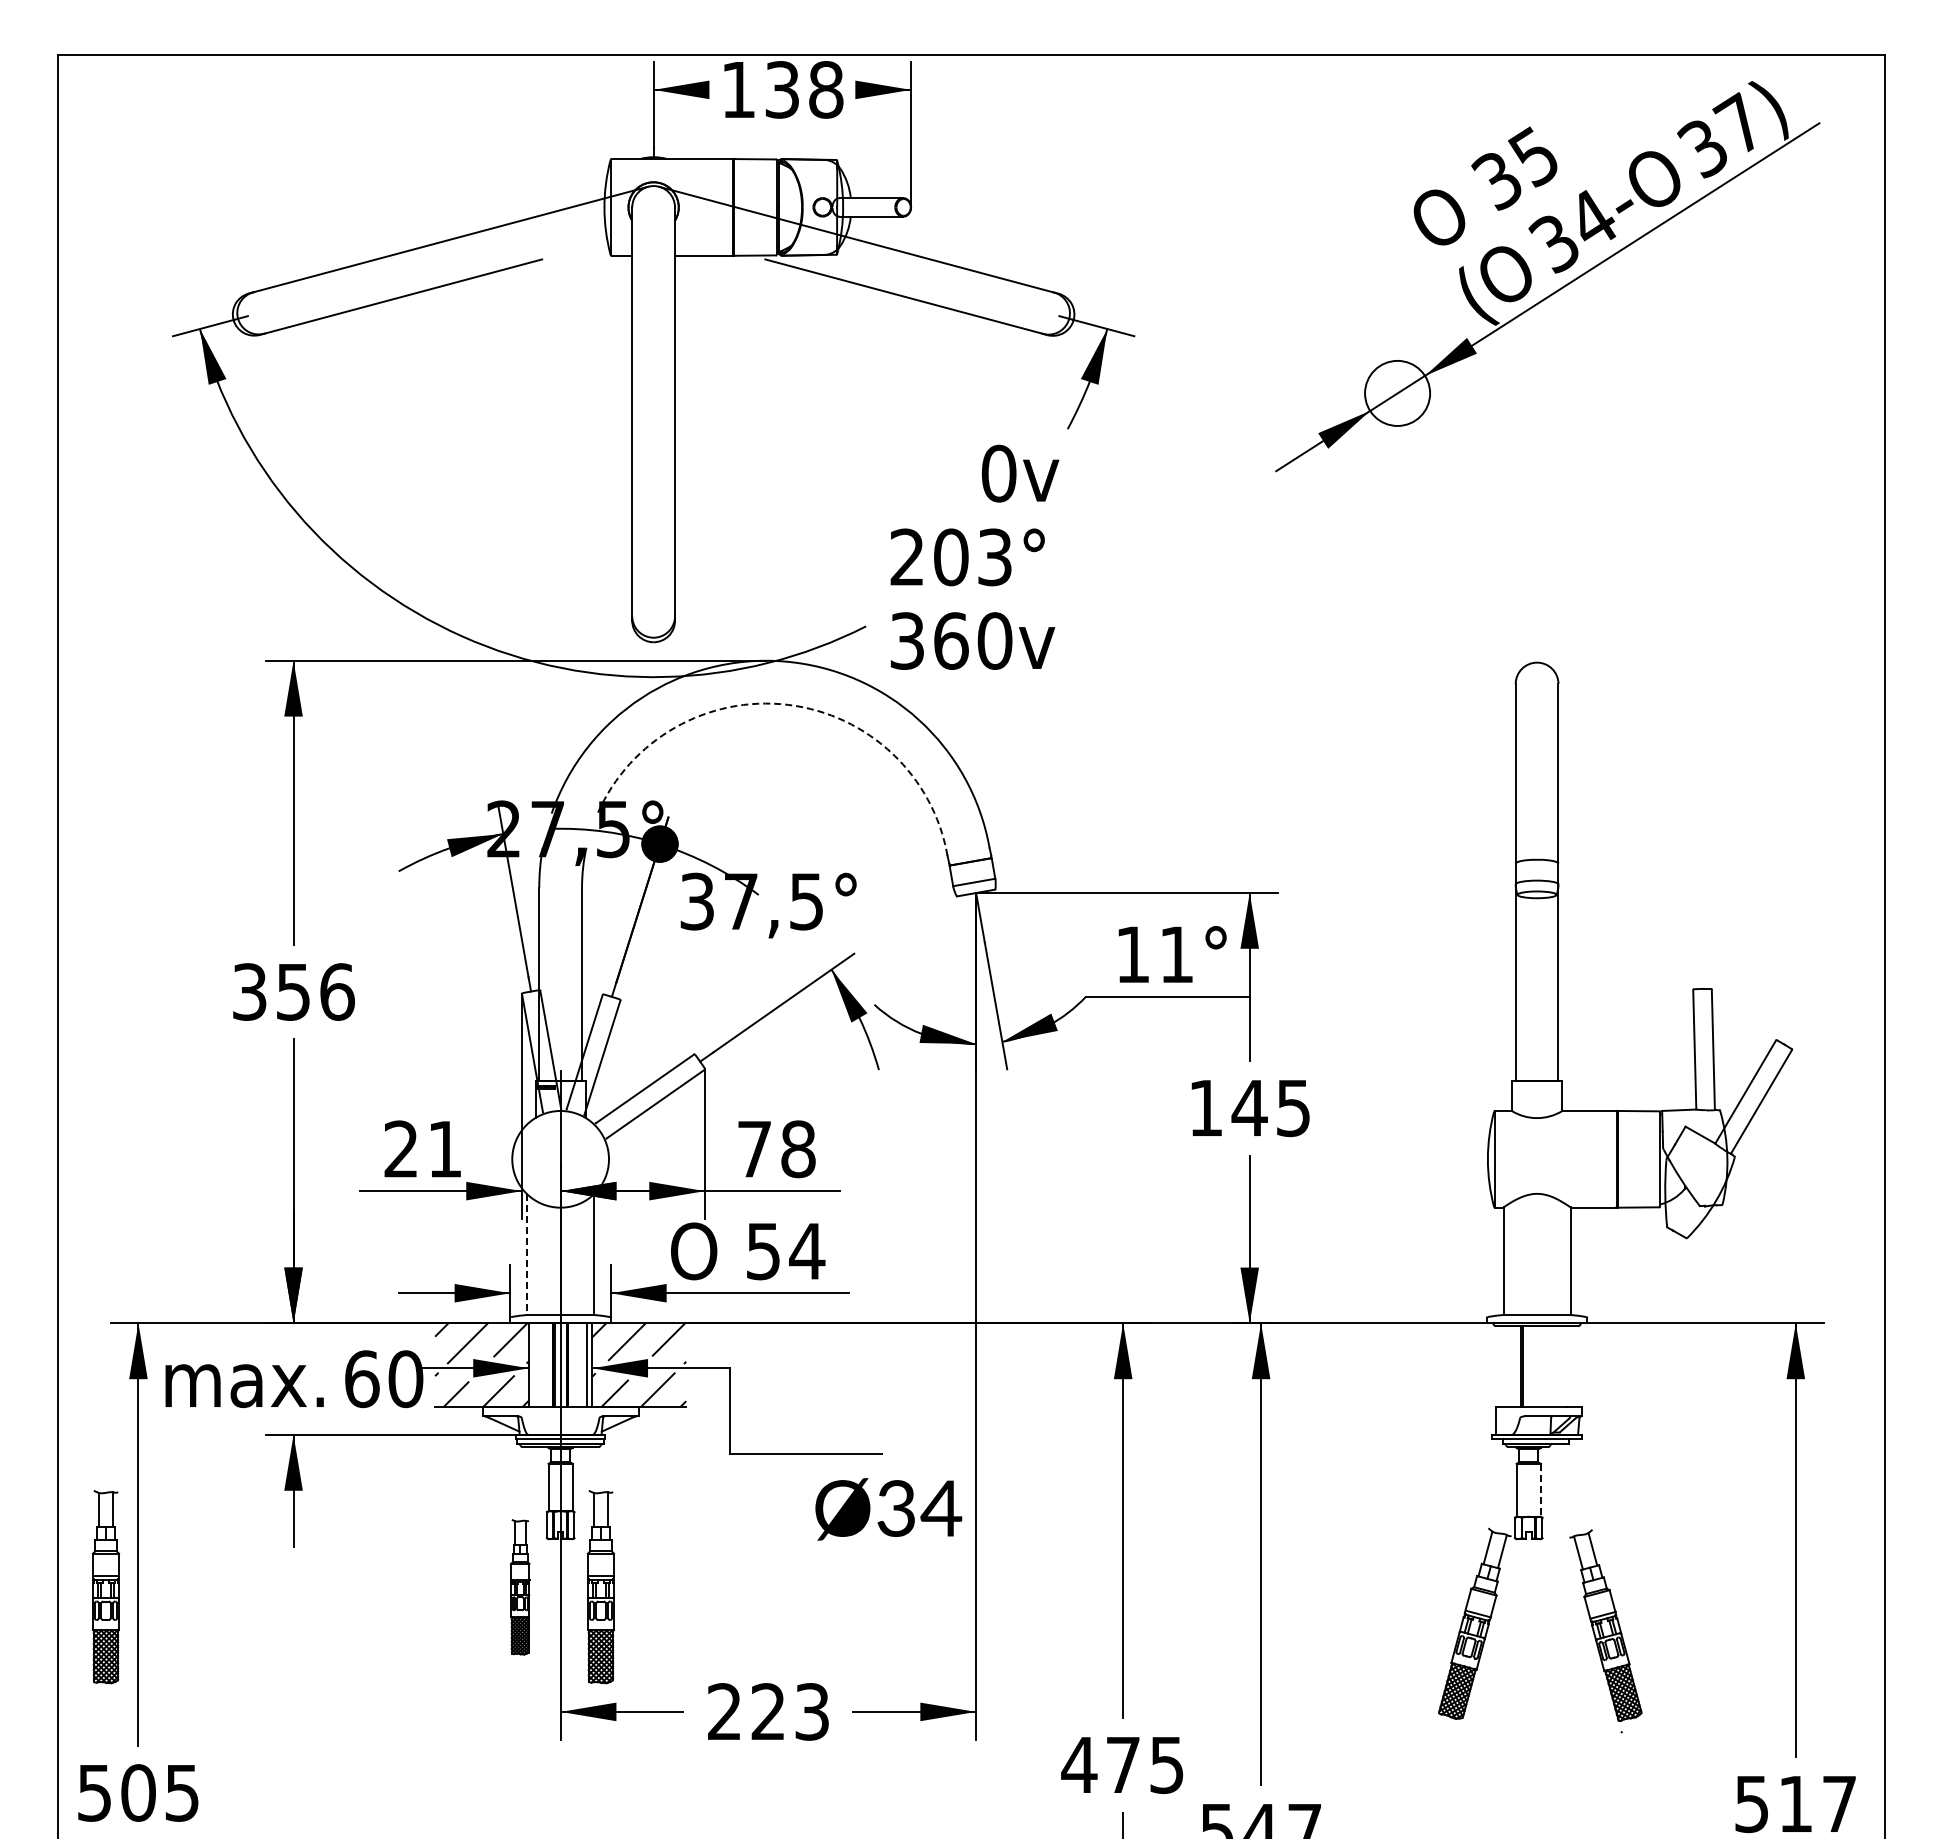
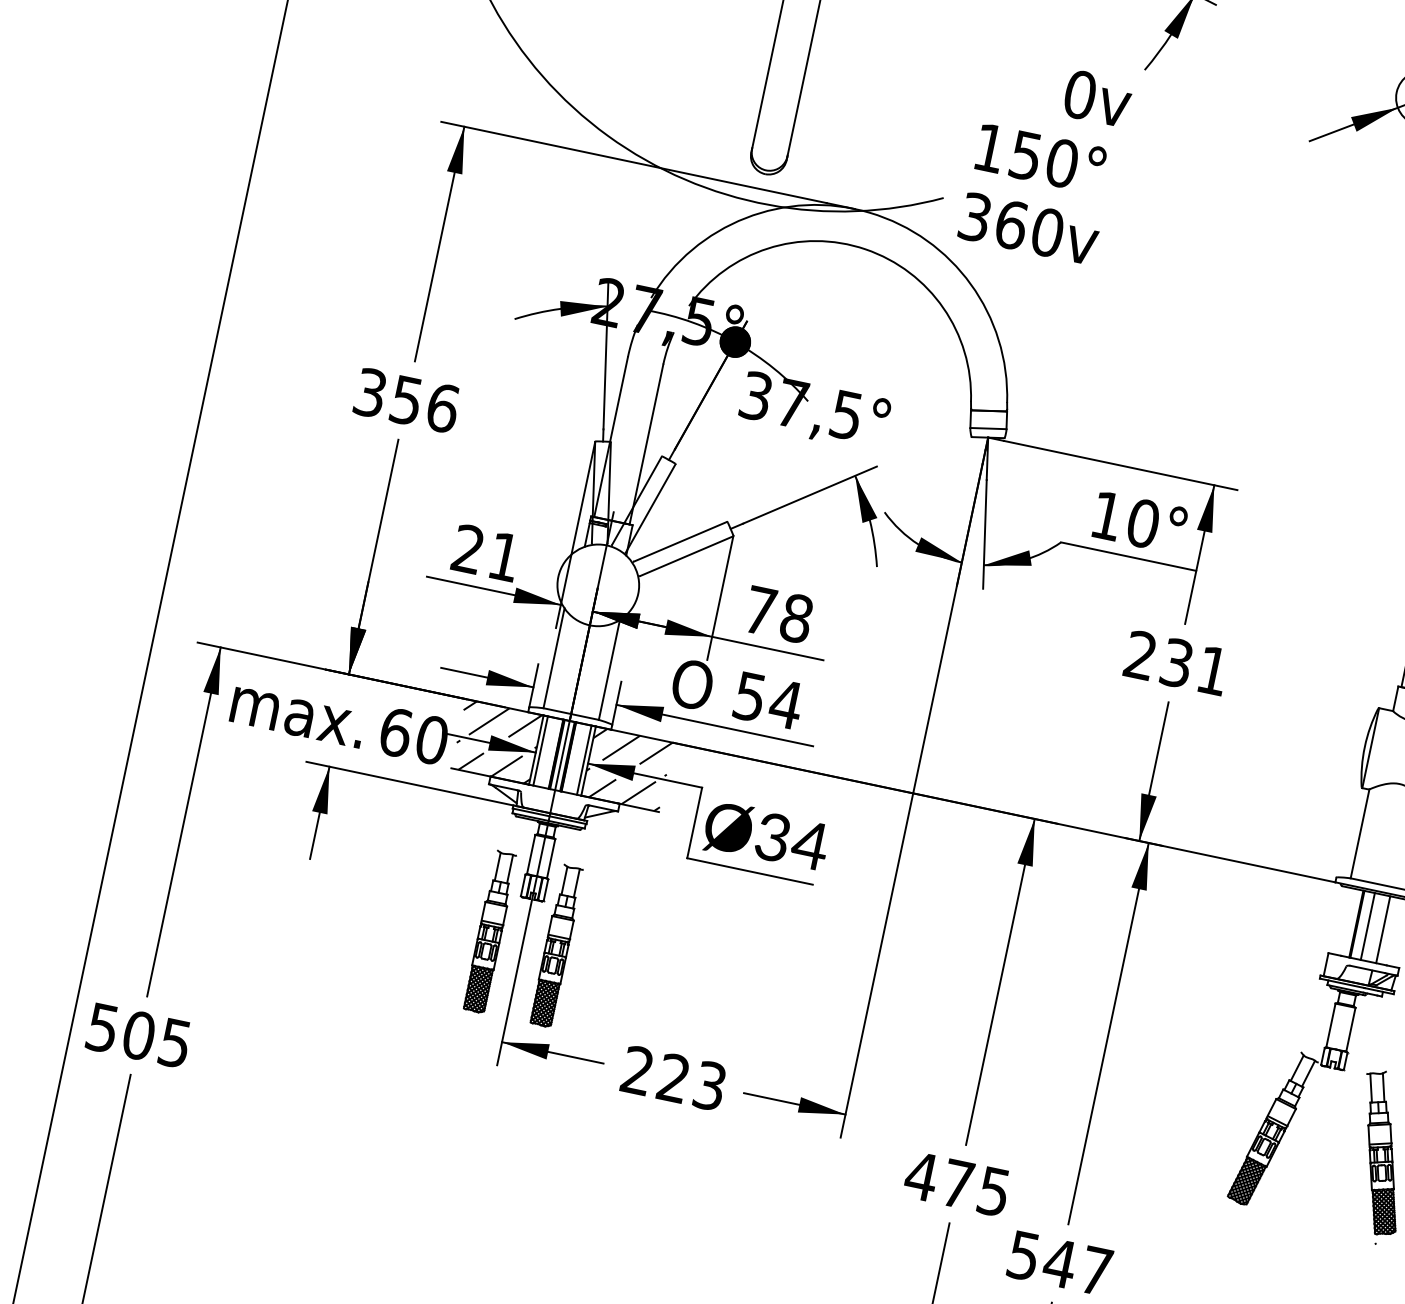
text: (951, 557) -> (1026, 155), 203° -> 150°
arc: (788, 704) -> (865, 249), dashed -> solid
text: (1176, 954) -> (1143, 523), 11° -> 10°
text: (1249, 1108) -> (1176, 663), 145 -> 231
line: (527, 1255) -> (554, 659), dashed -> solid
line: (534, 1365) -> (540, 751), added
line: (1535, 1366) -> (1368, 926), added
line: (1553, 1366) -> (1382, 929), added
line: (1540, 1490) -> (1350, 1029), dashed -> solid
text: (888, 1509) -> (766, 836), moved
part: (105, 1587) -> (147, 860), removed
part: (520, 1587) -> (490, 932), size x1.43

